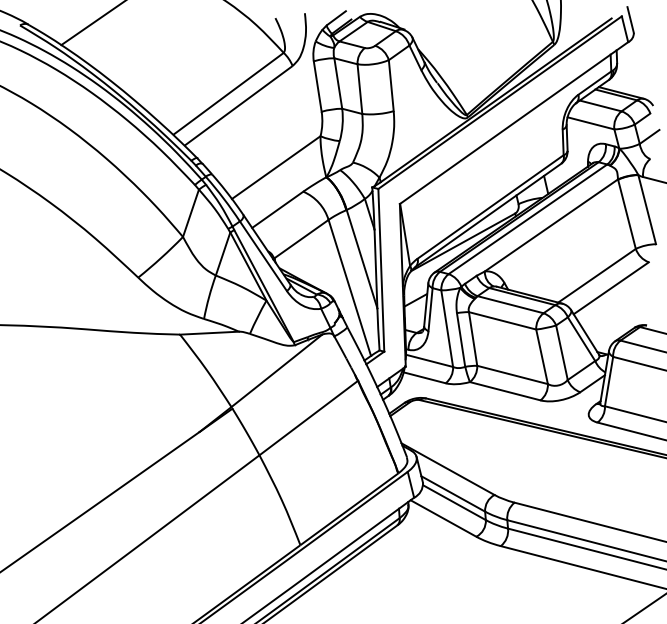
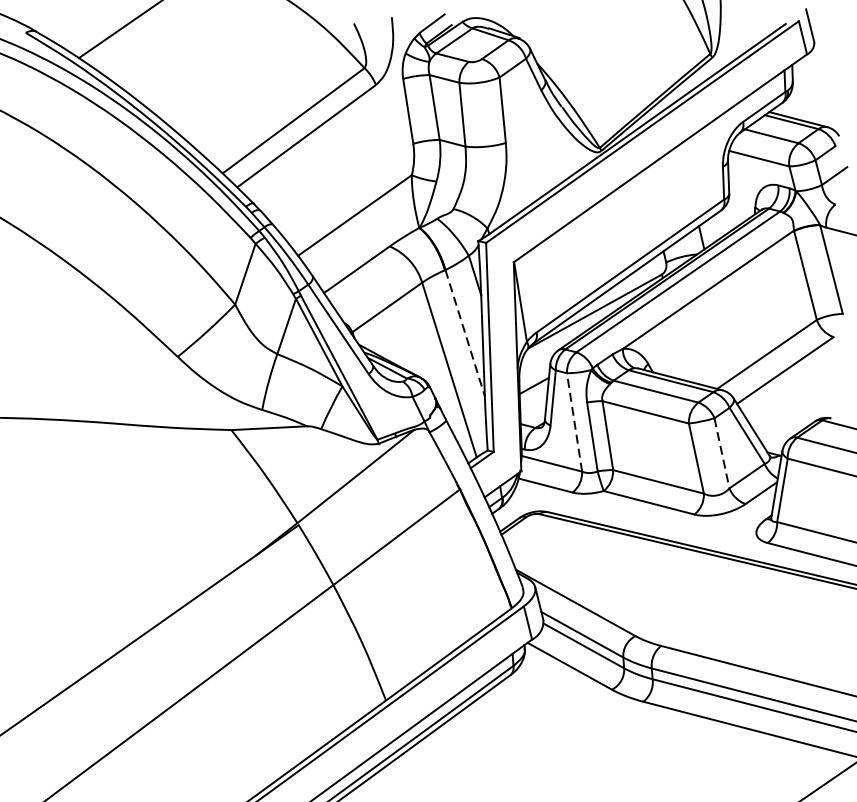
line: (362, 259) -> (465, 333), solid -> dashed
line: (447, 328) -> (574, 422), solid -> dashed
line: (561, 352) -> (721, 453), solid -> dashed

